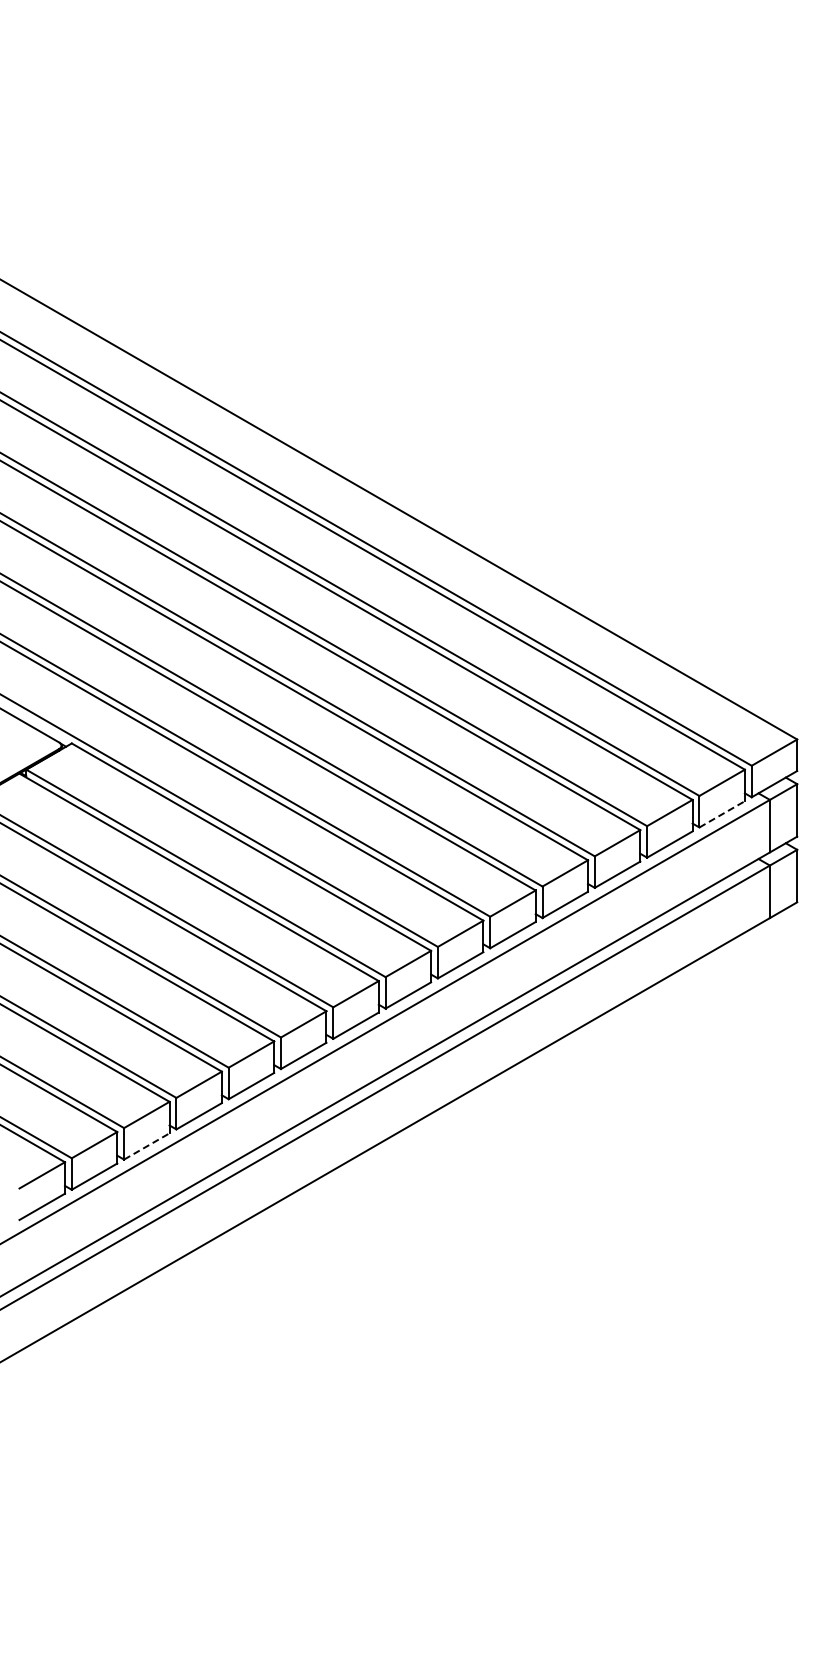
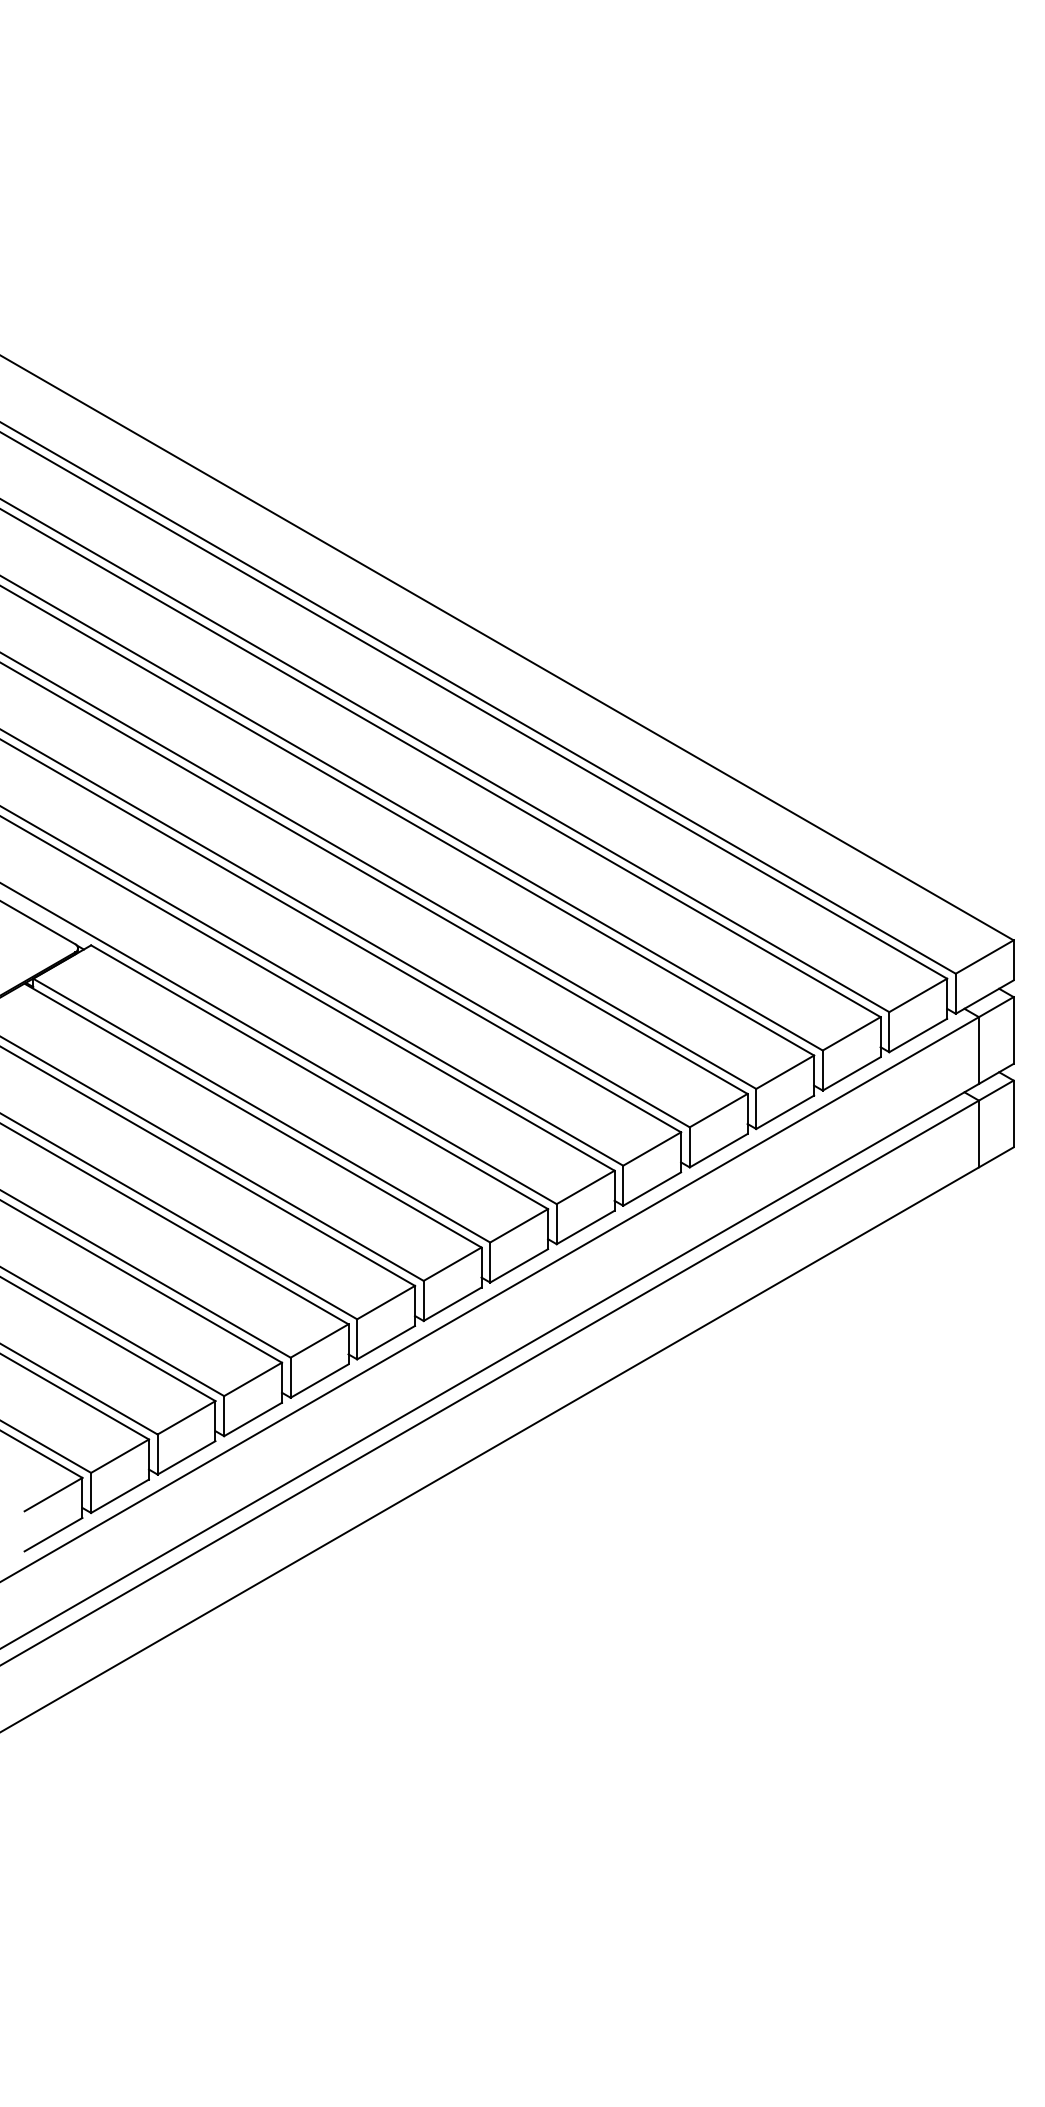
line: (722, 814) -> (918, 1035), dashed -> solid
line: (147, 1146) -> (187, 1457), dashed -> solid

